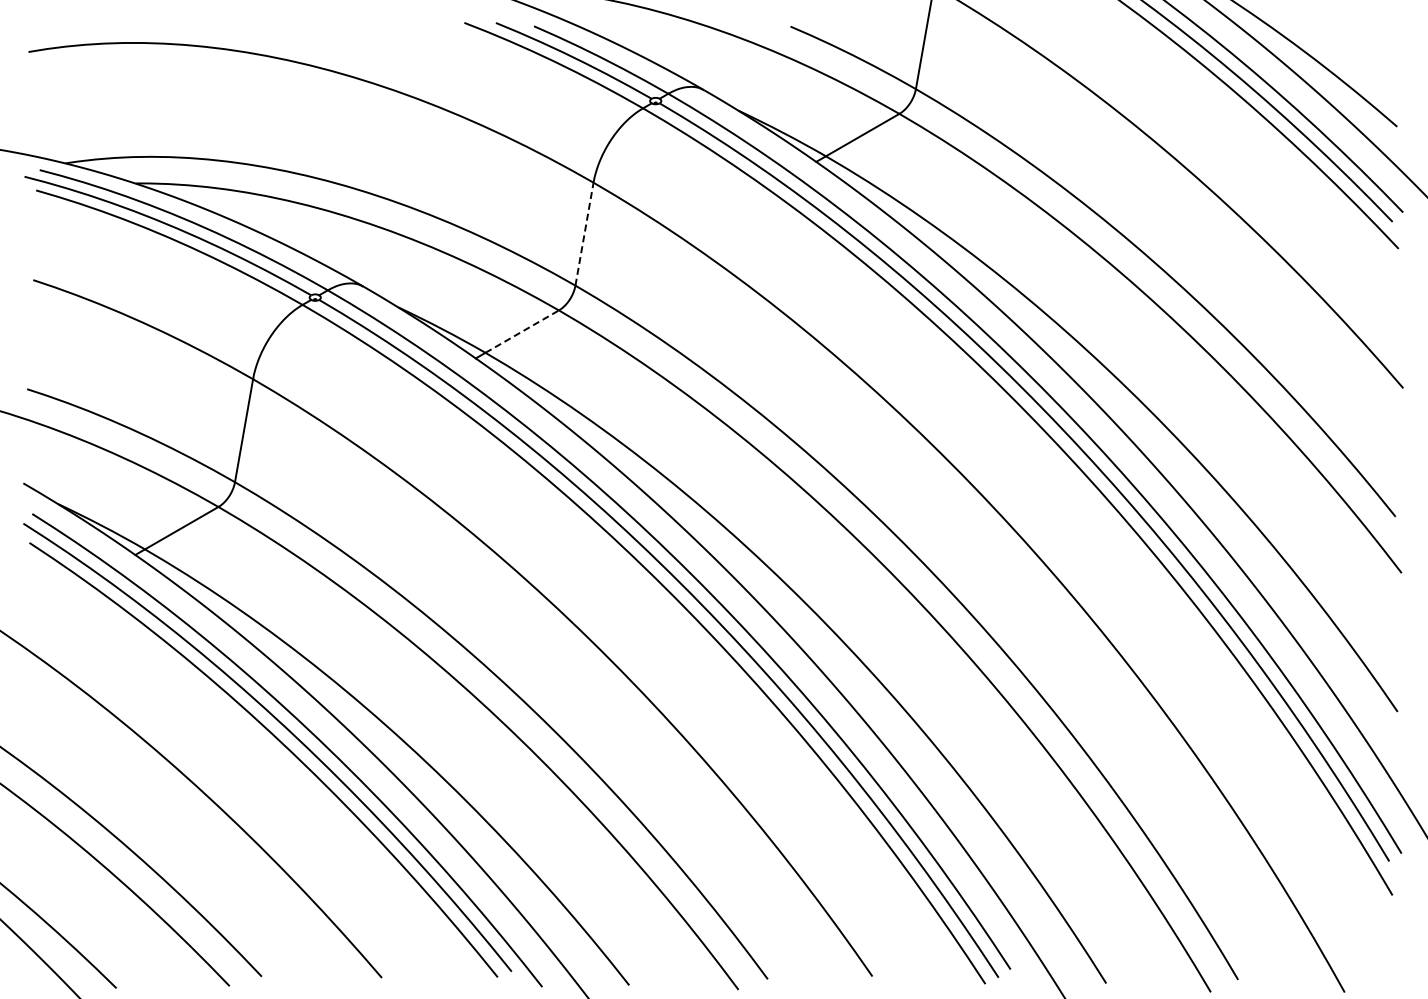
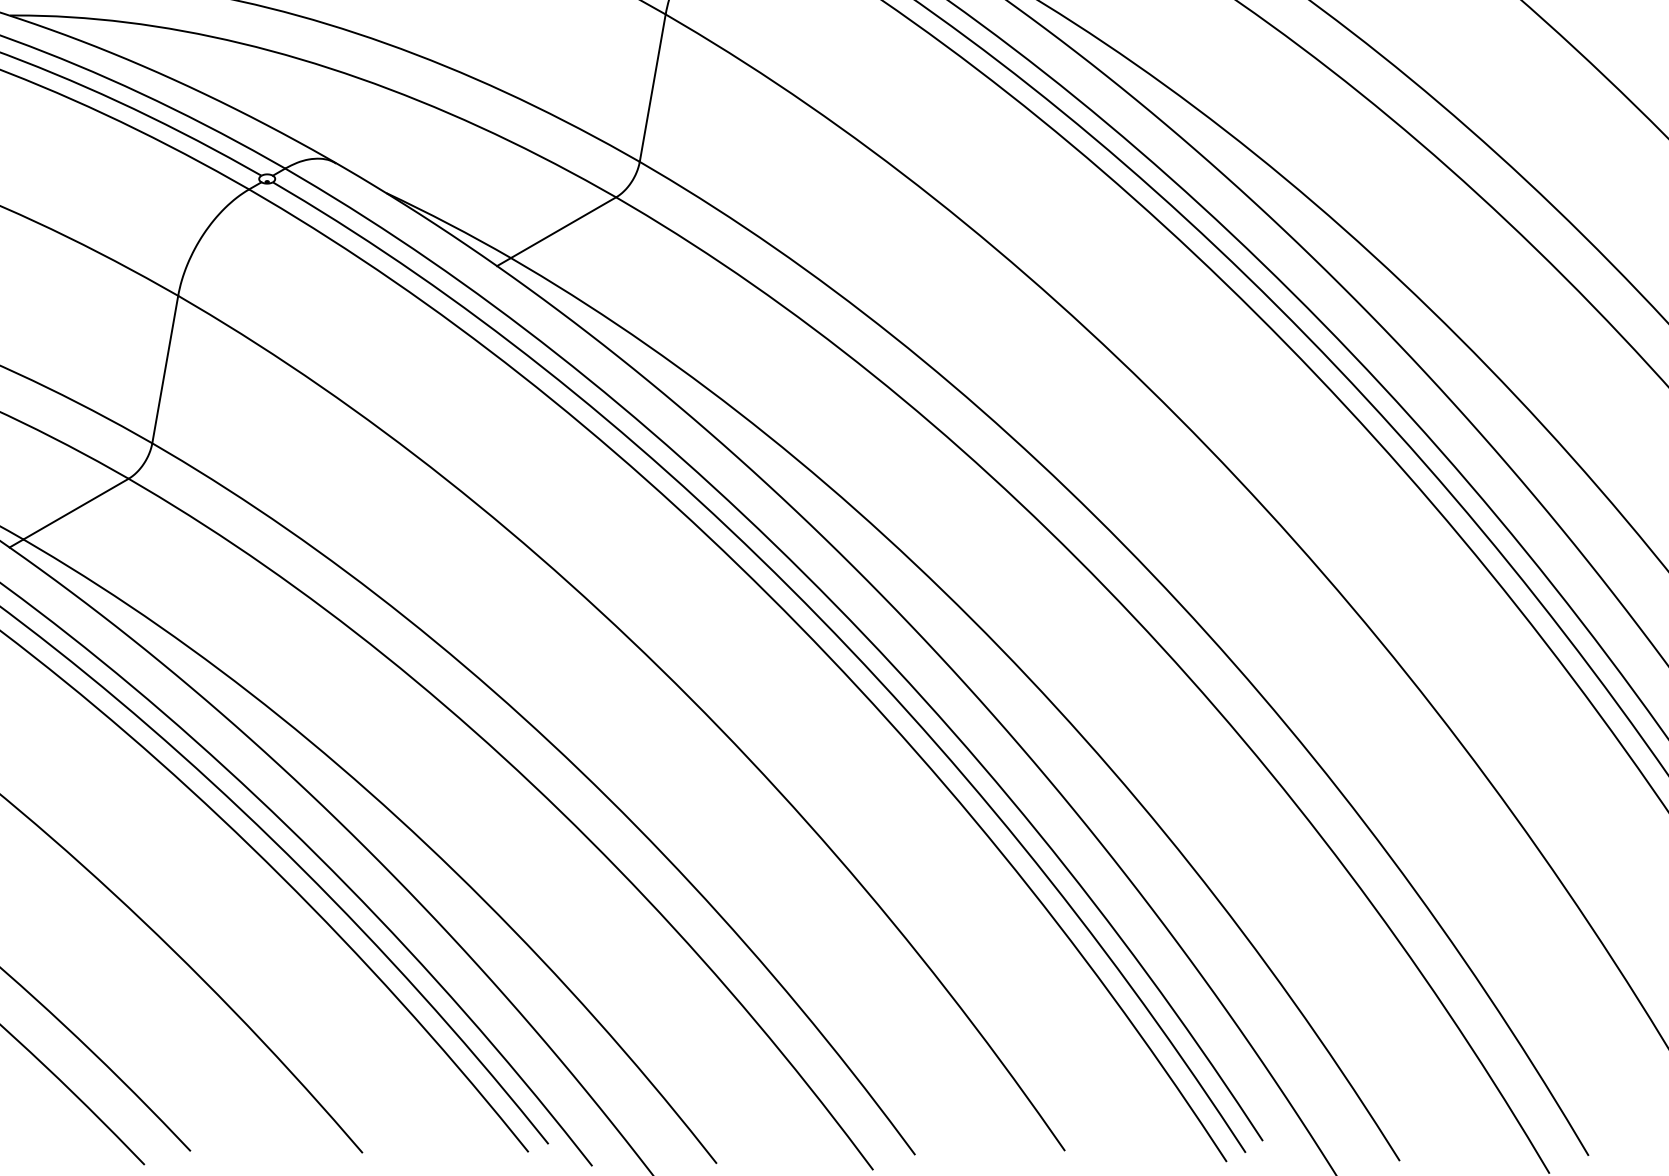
line: (584, 233) -> (652, 87), dashed -> solid
line: (522, 331) -> (563, 227), dashed -> solid

